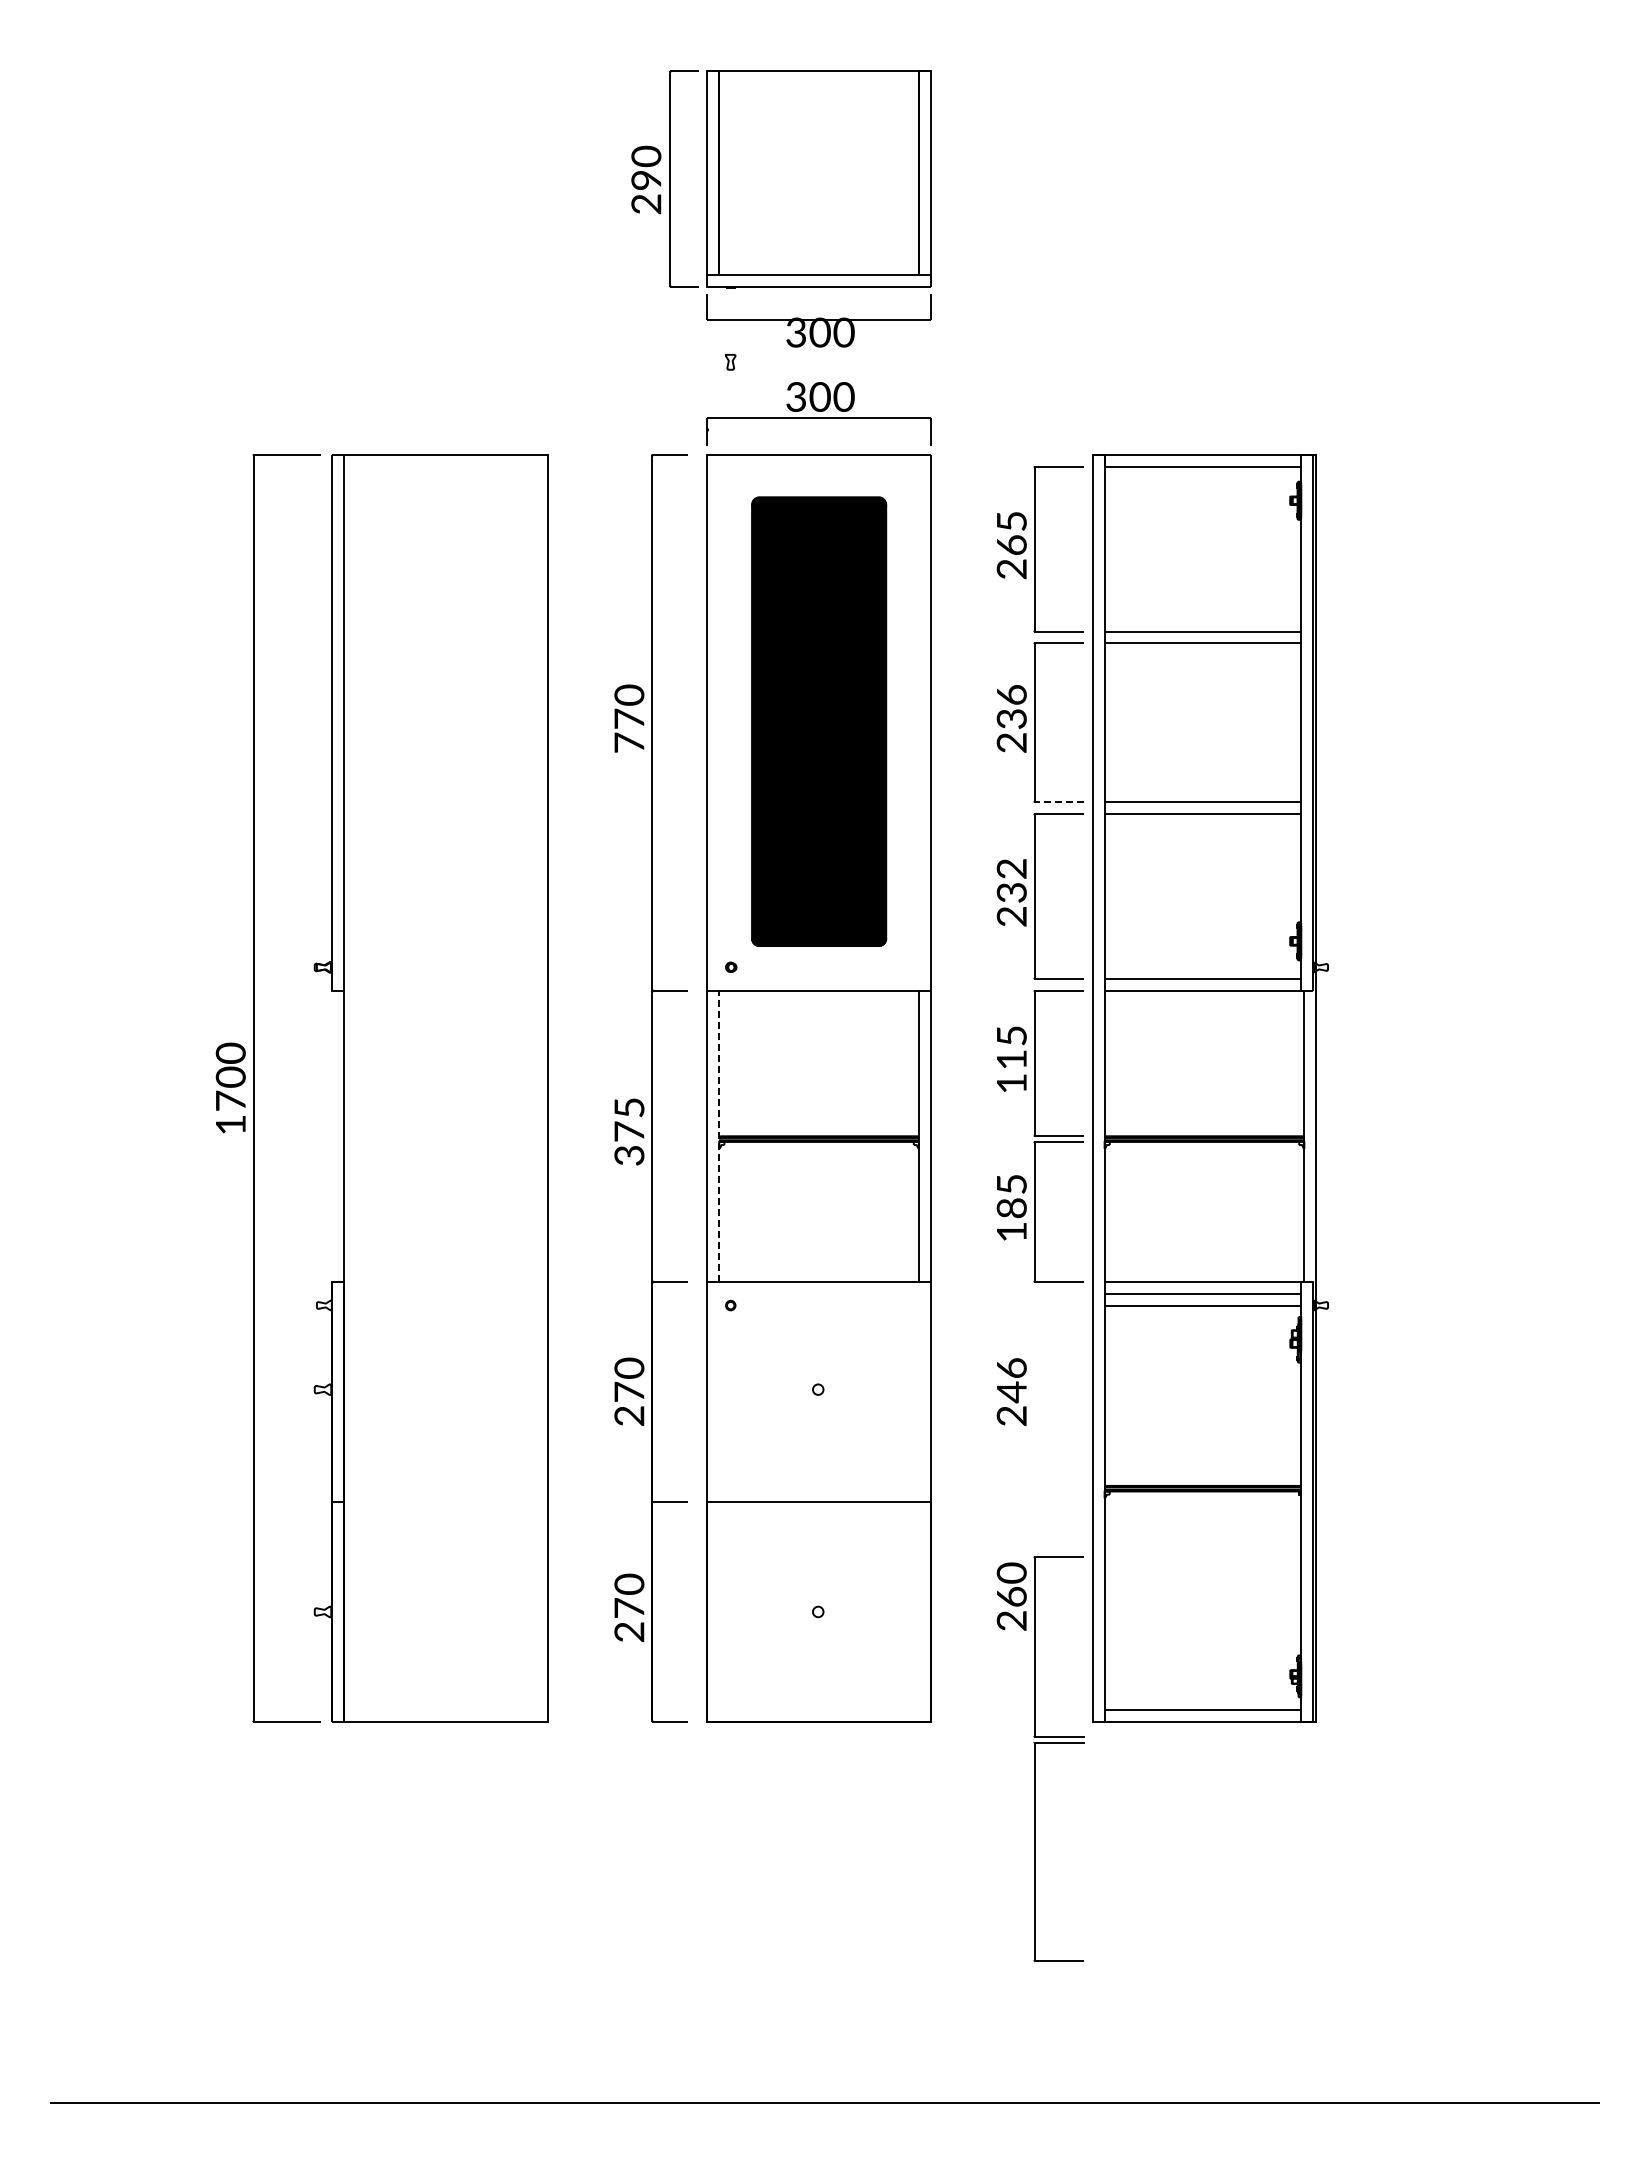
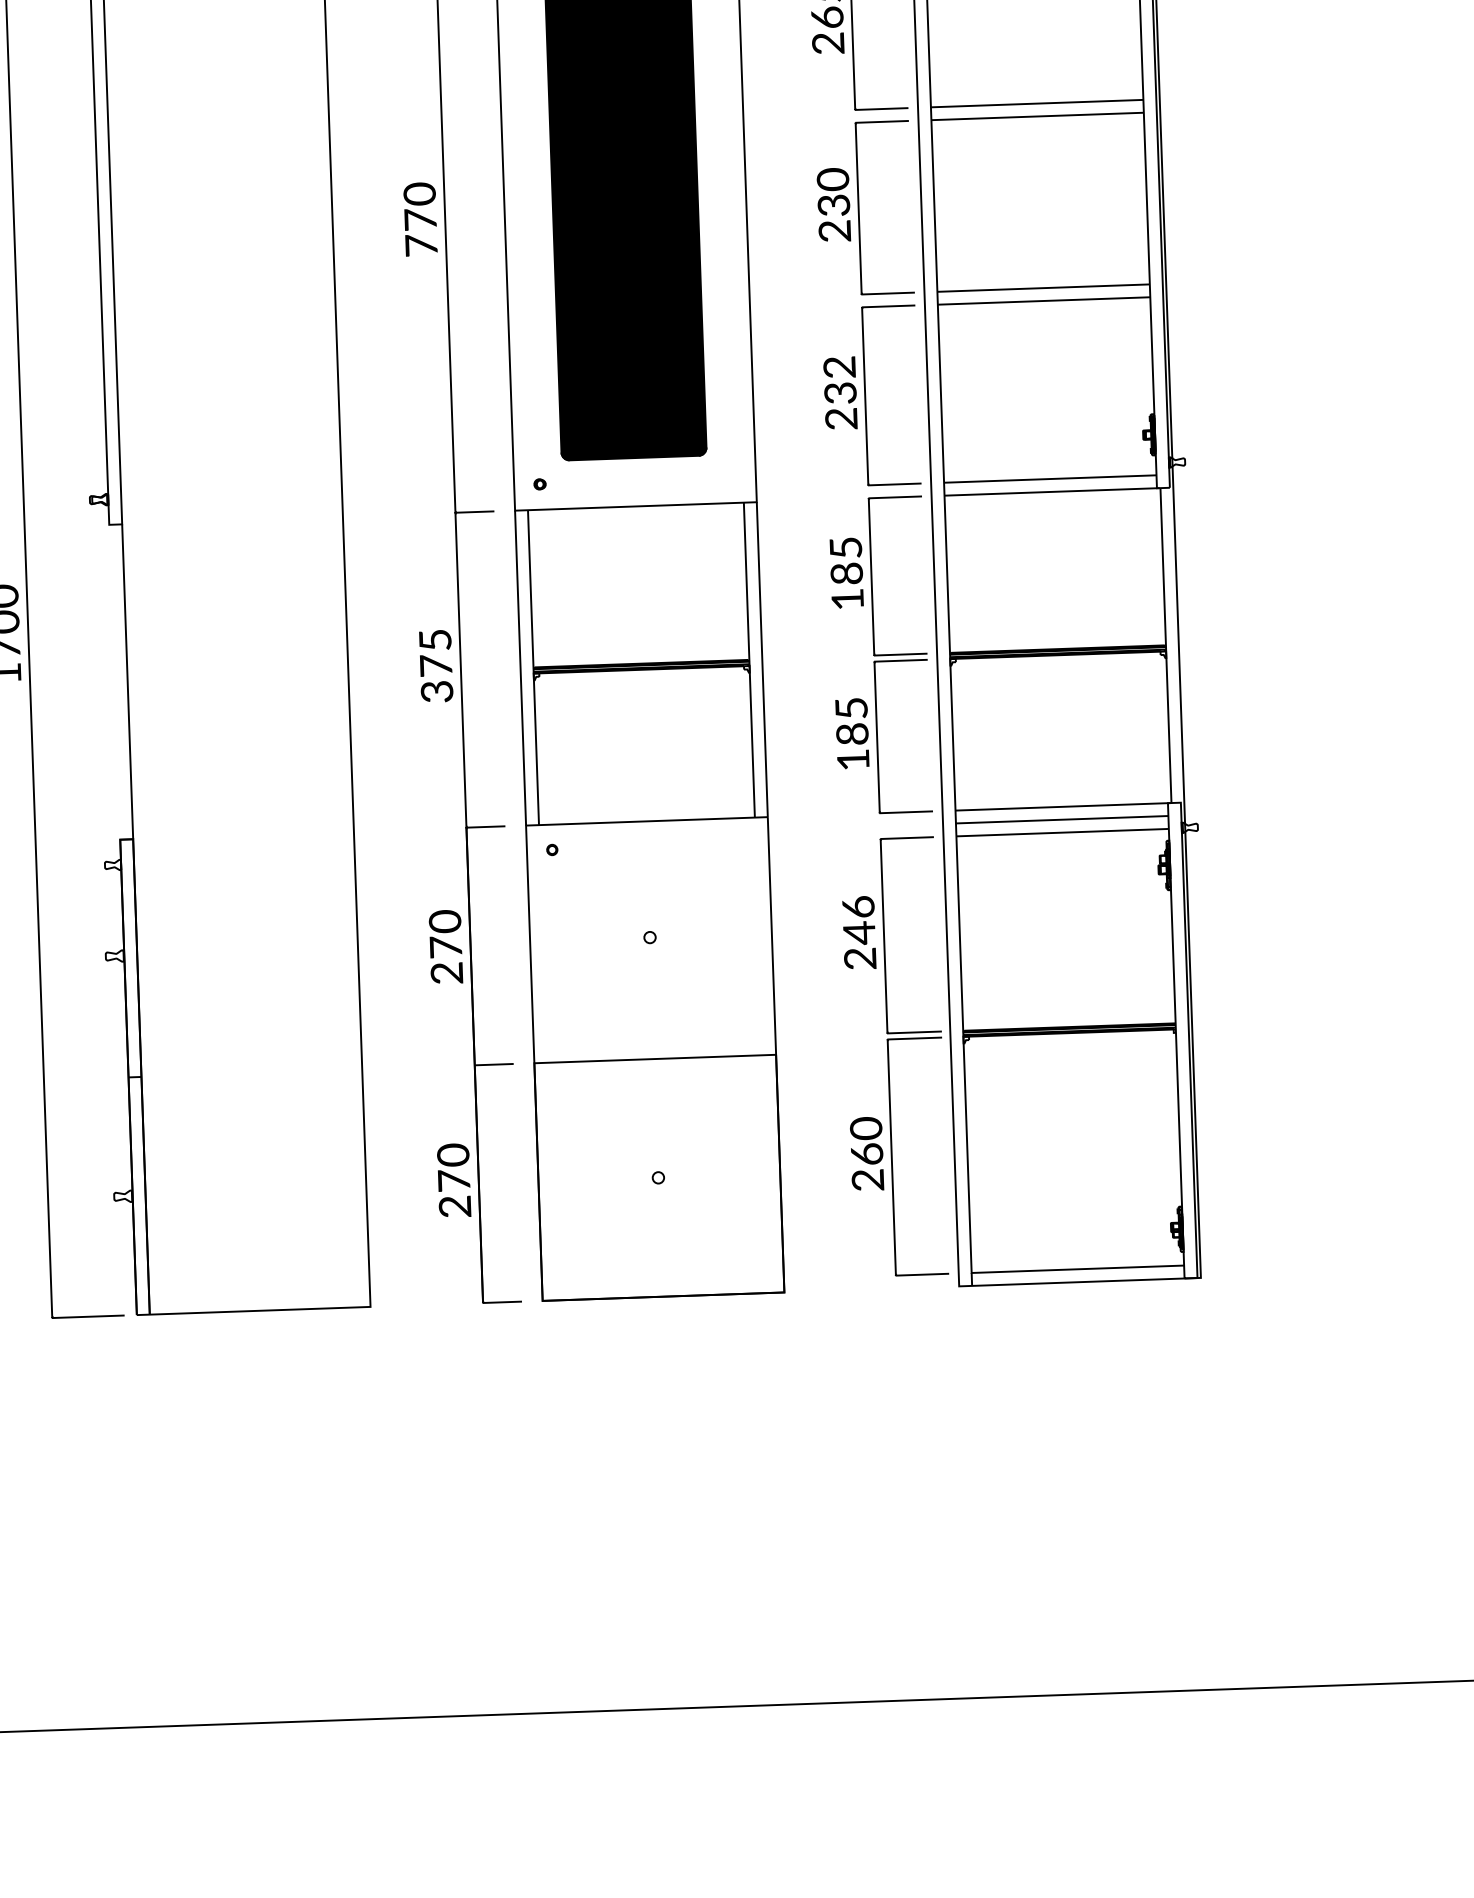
text: (1011, 694) -> (832, 178), 236 -> 230
line: (1058, 802) -> (887, 293), dashed -> solid
text: (1011, 1059) -> (846, 573), 115 -> 185
line: (719, 1136) -> (533, 667), dashed -> solid
part: (1058, 1743) -> (913, 1039), moved

